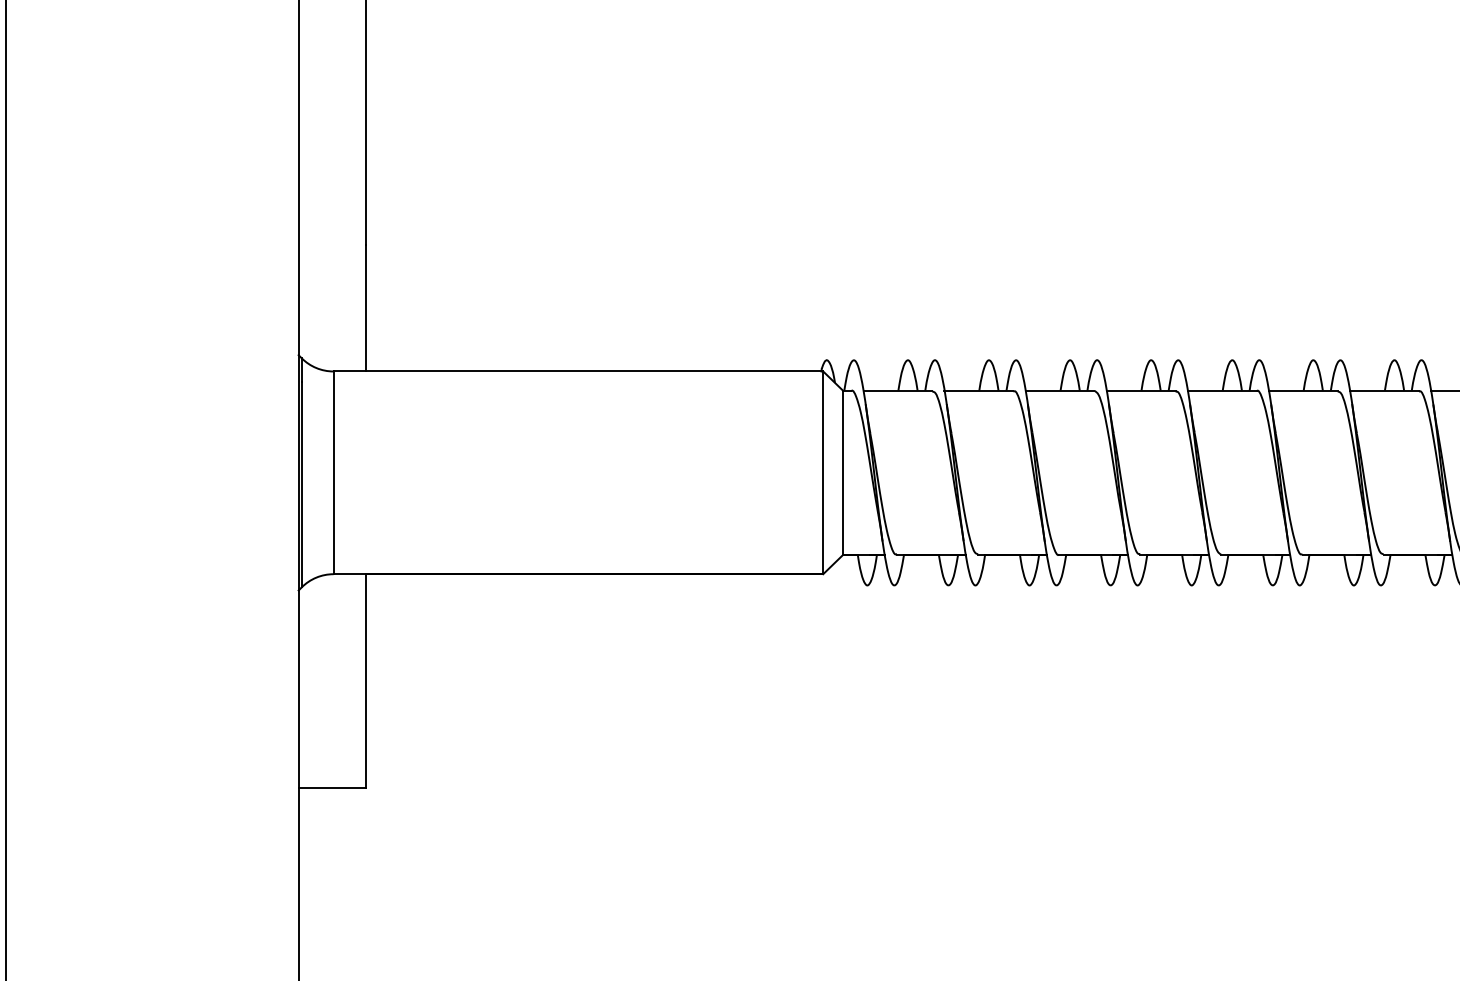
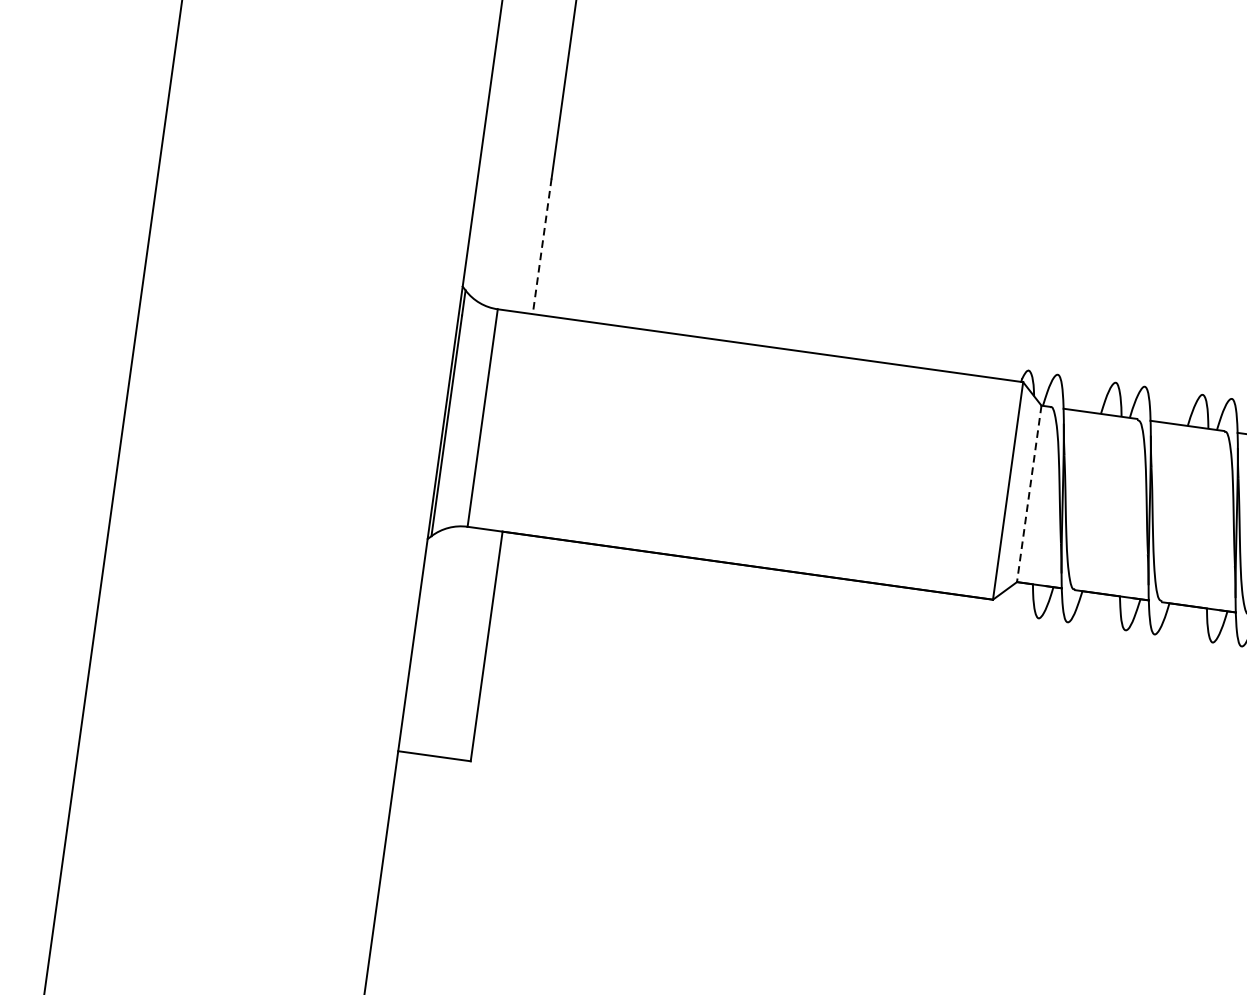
line: (366, 308) -> (542, 246), solid -> dashed
line: (842, 473) -> (1028, 494), solid -> dashed

